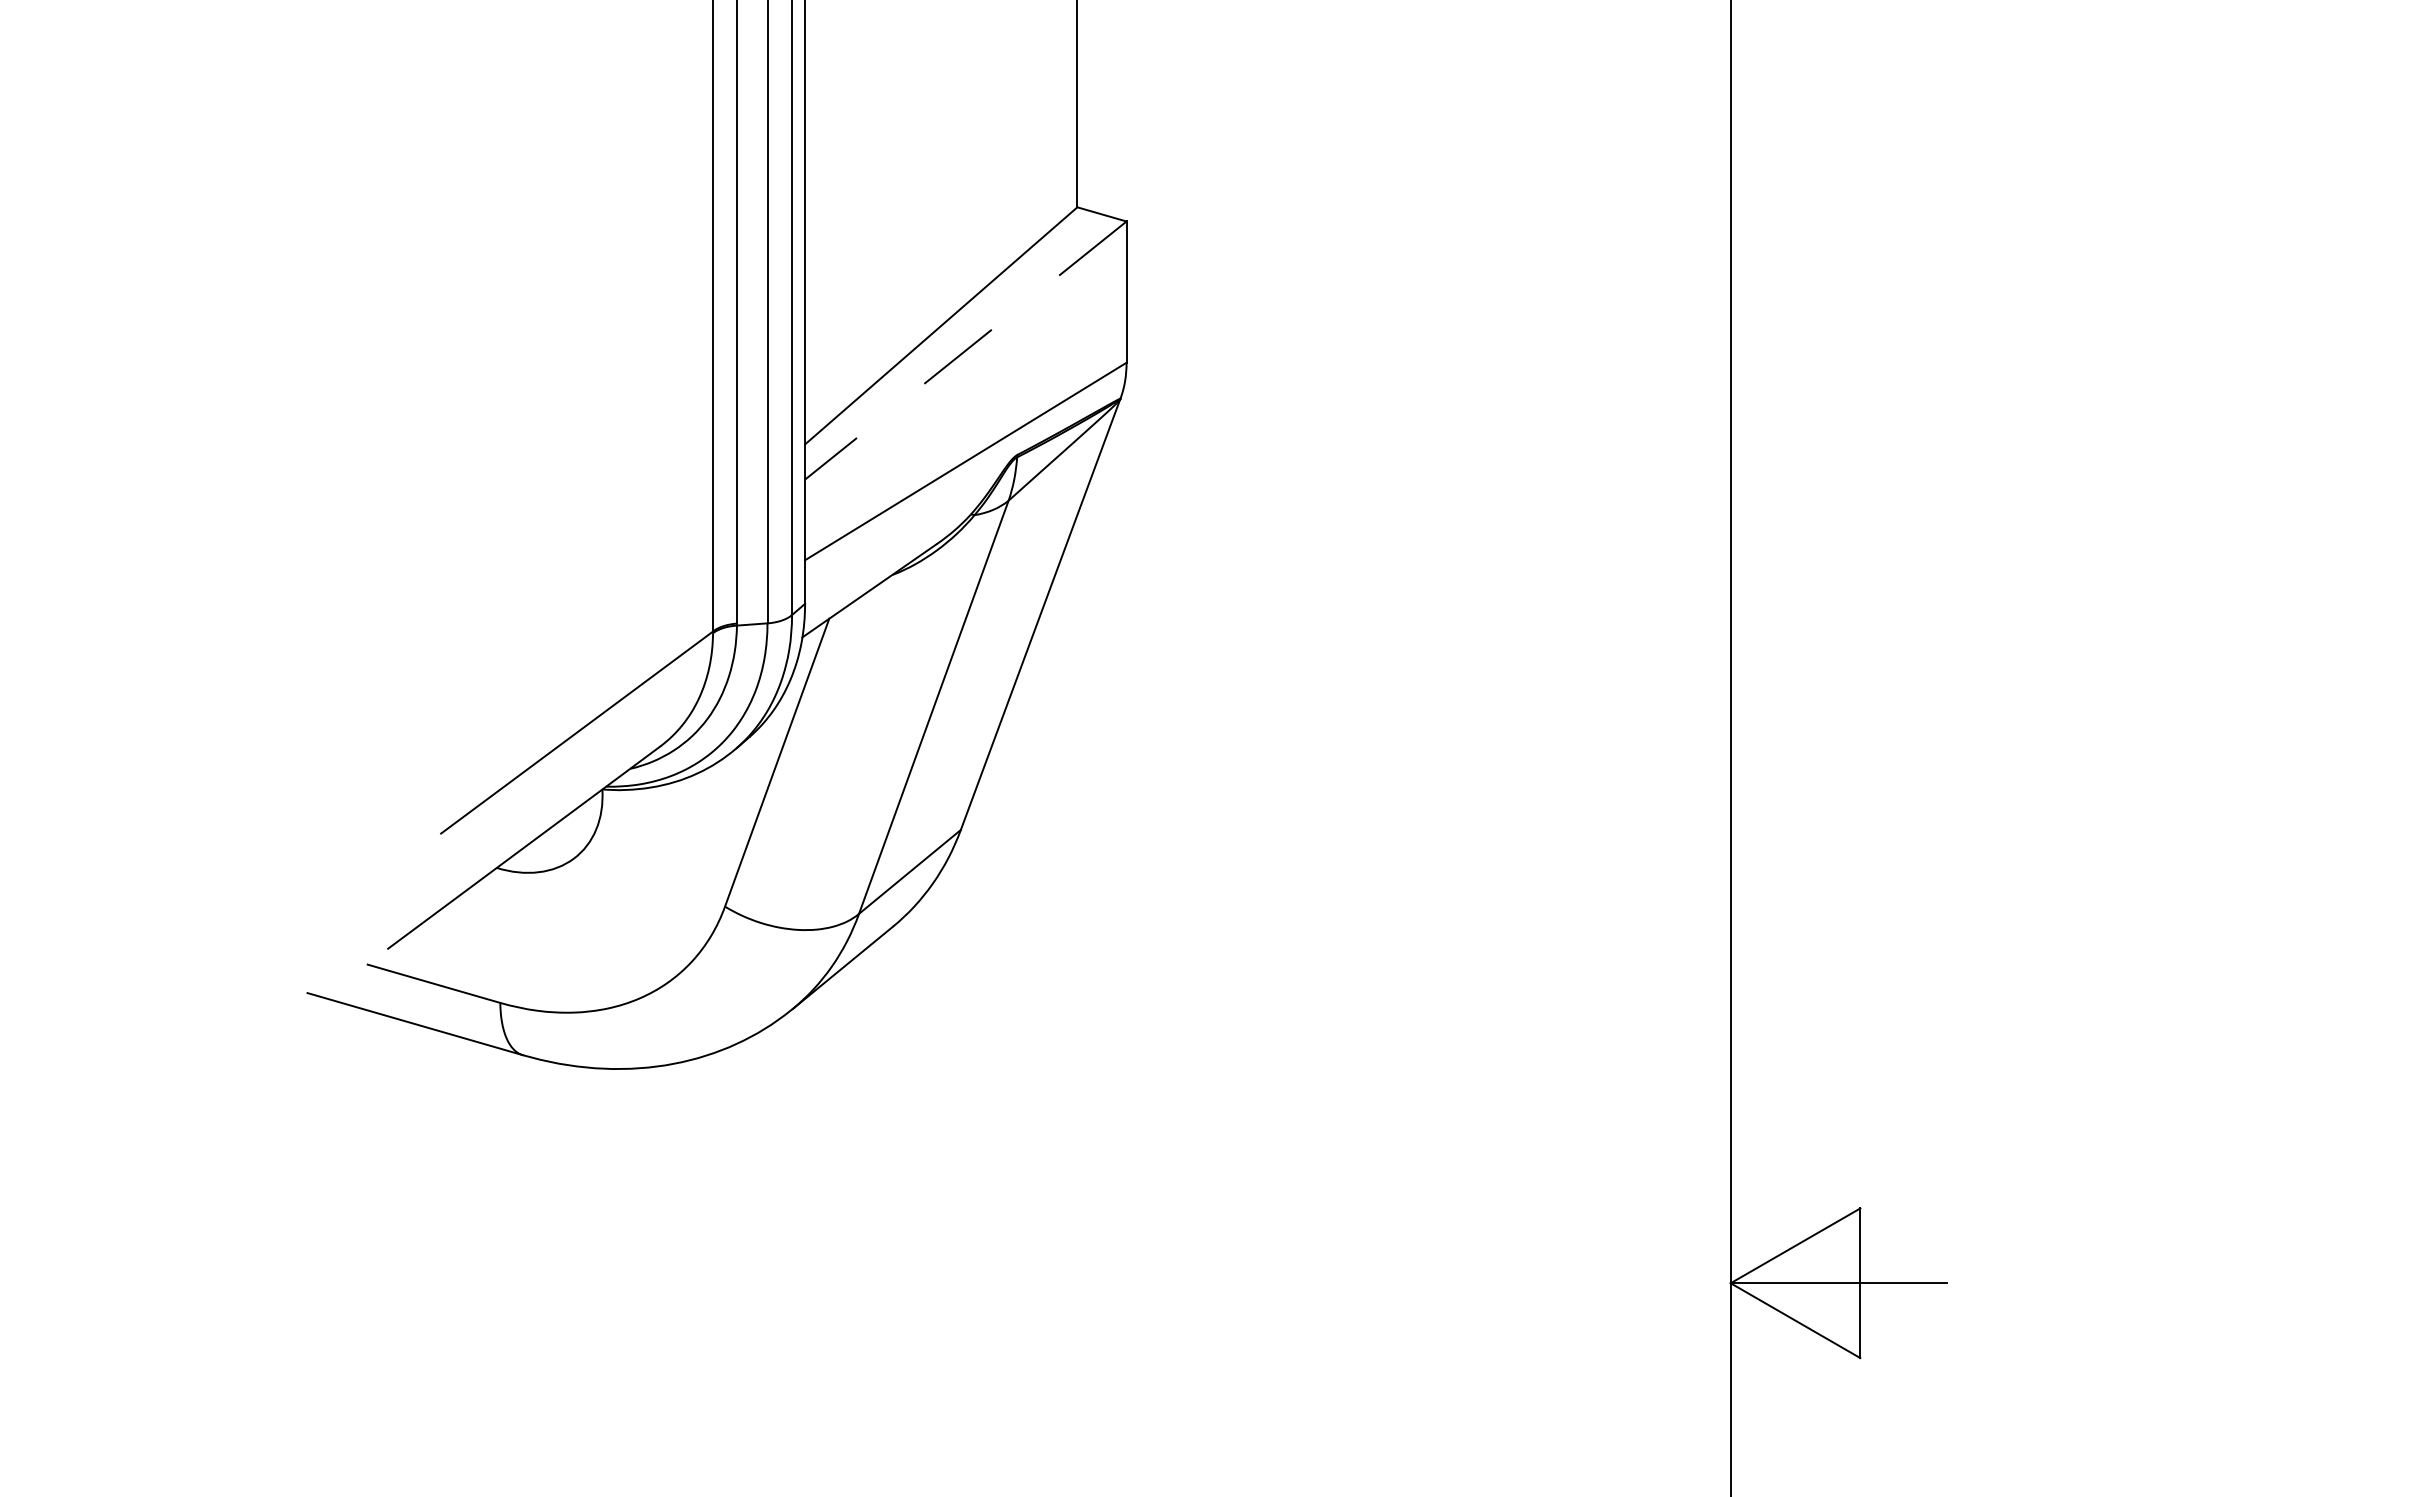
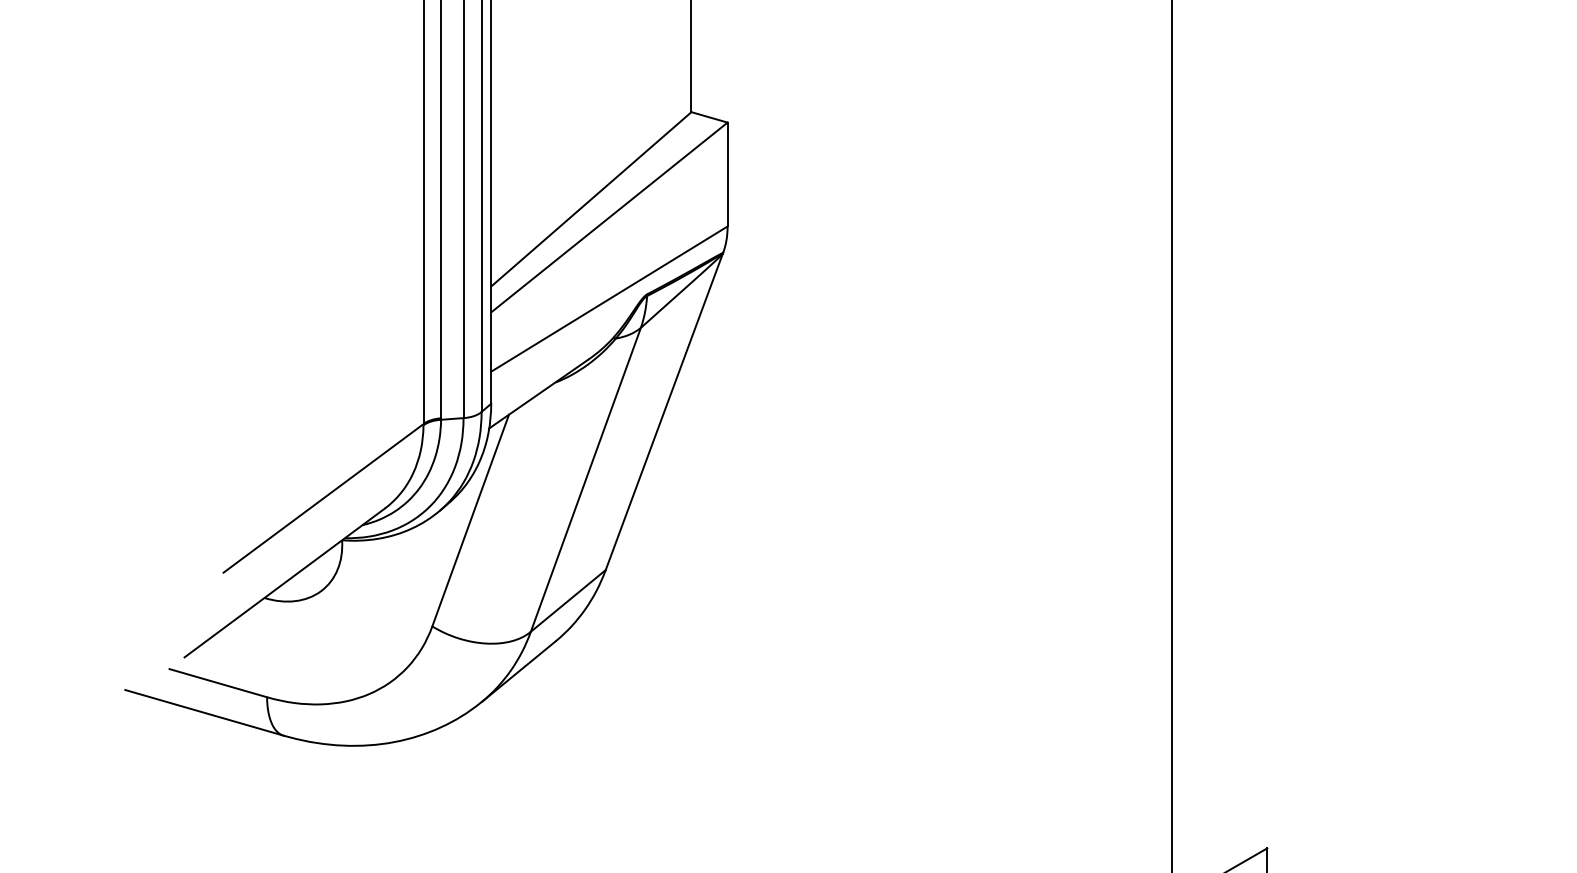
line: (965, 350) -> (609, 217), dashed -> solid

